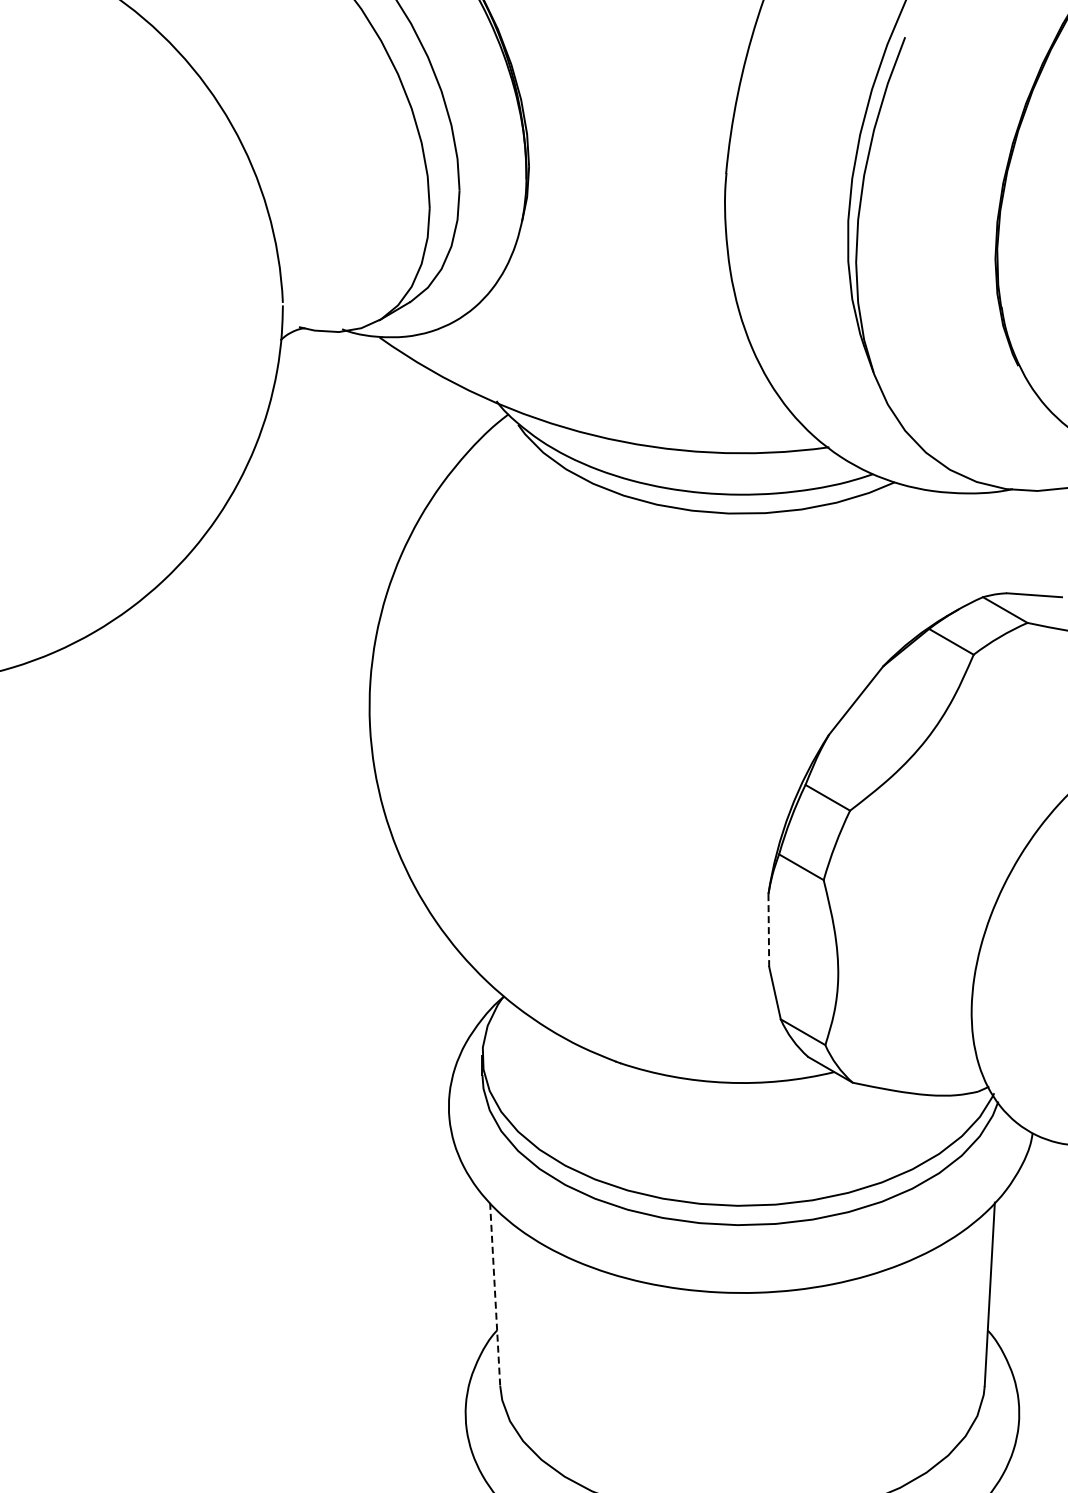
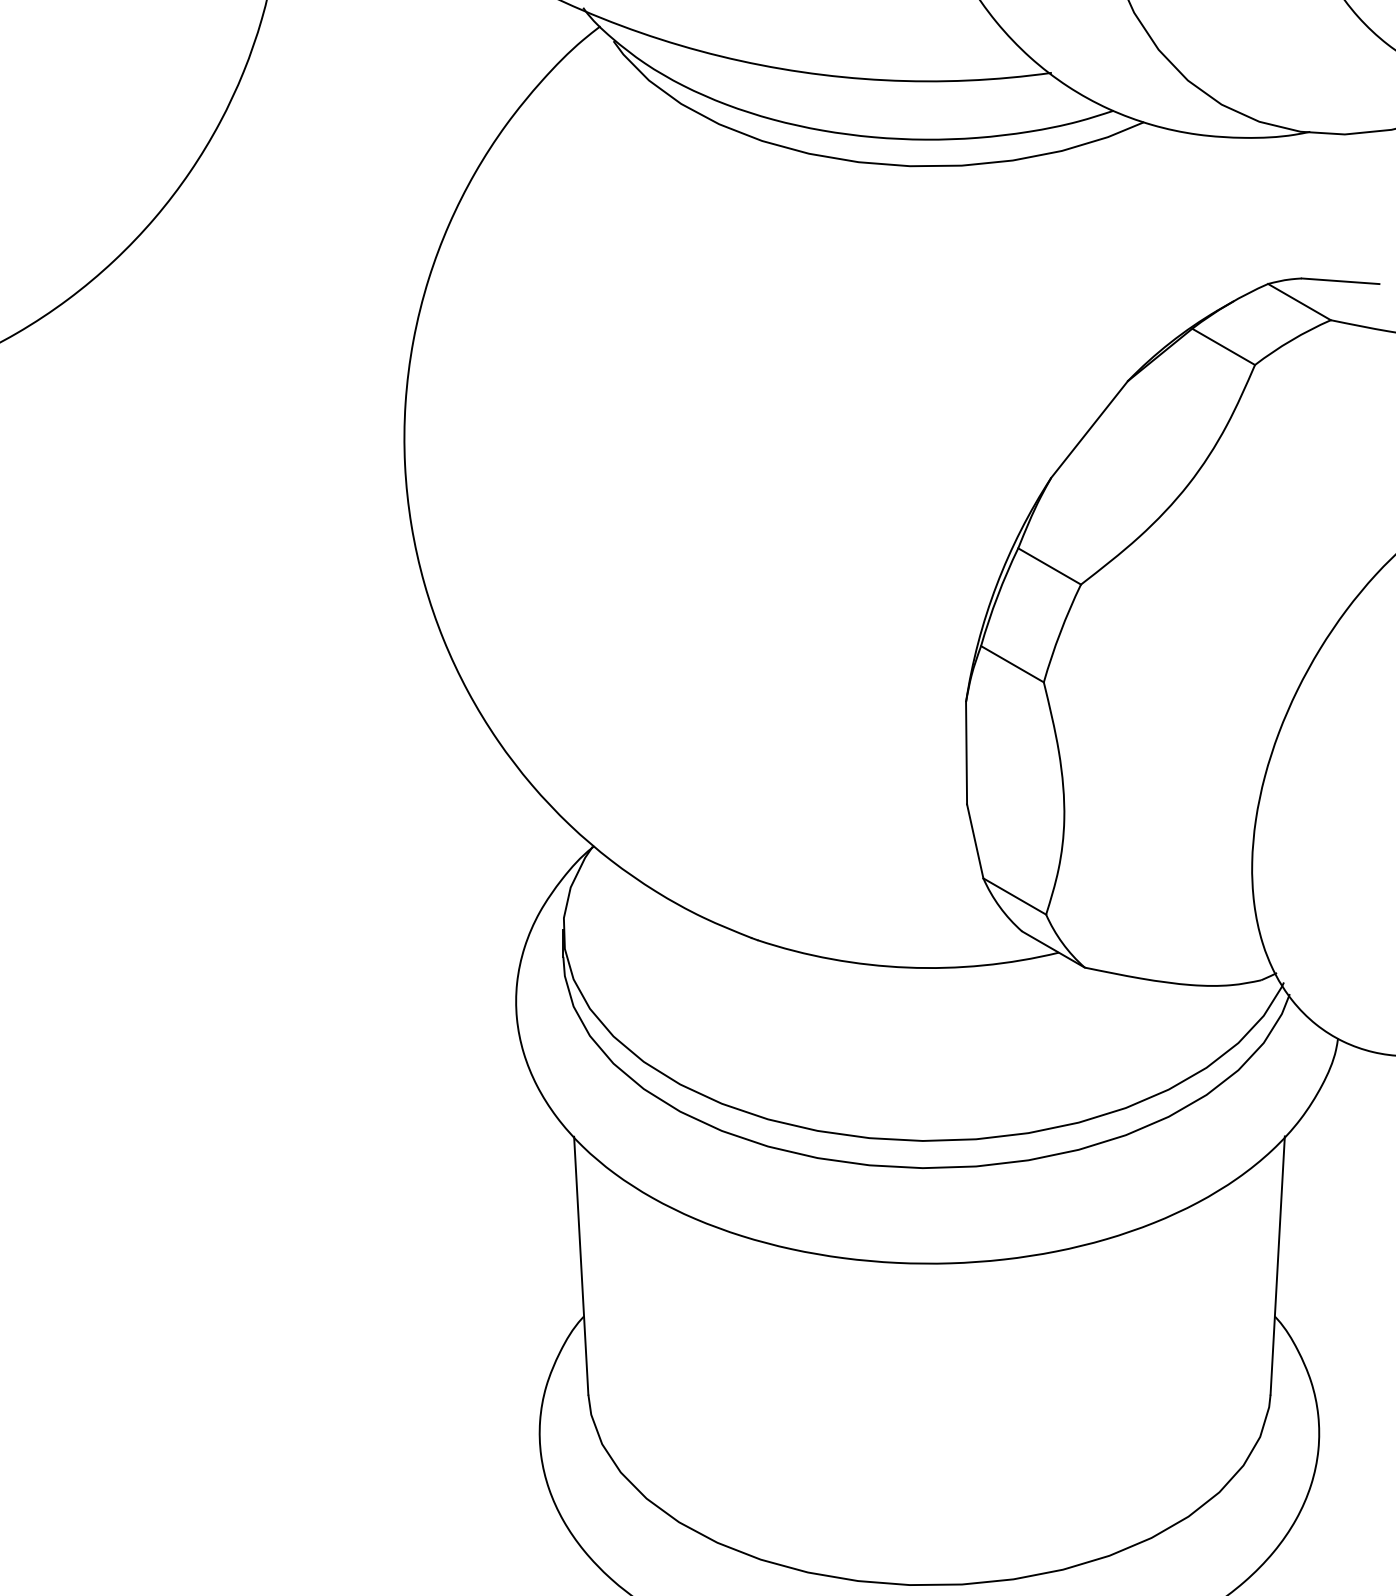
line: (768, 930) -> (966, 753), dashed -> solid
line: (495, 1294) -> (581, 1265), dashed -> solid

